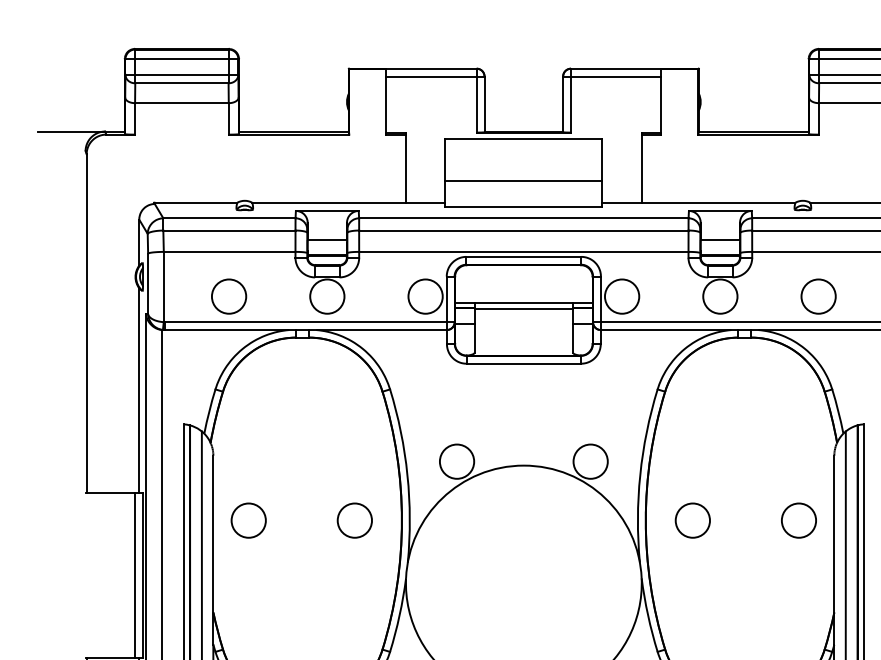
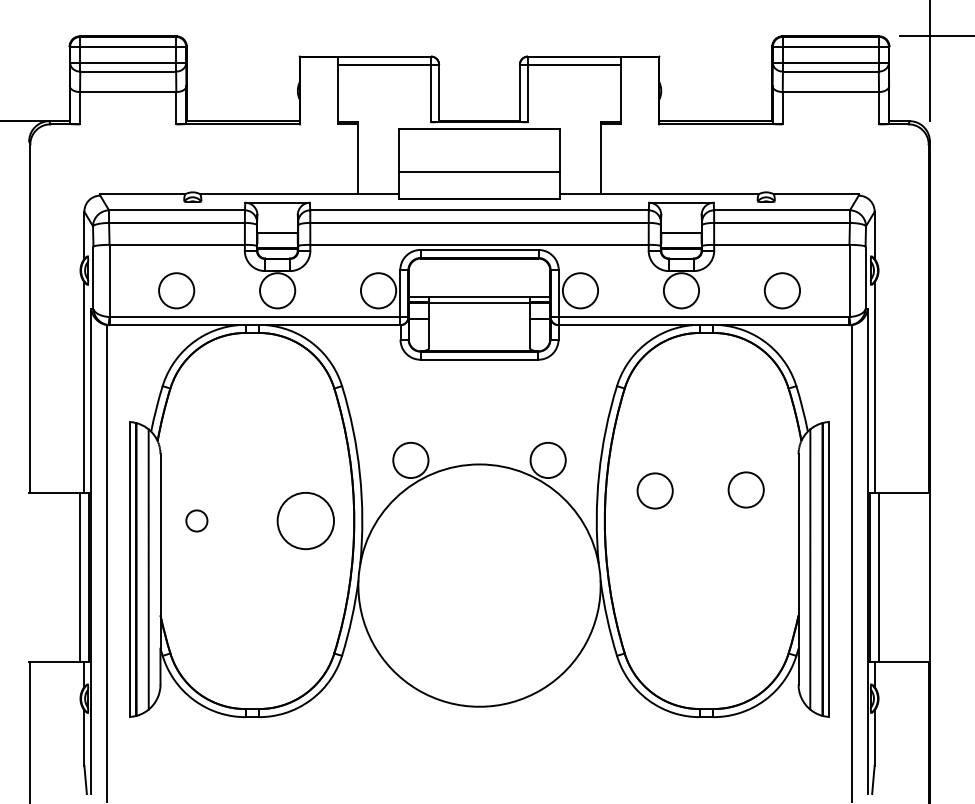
circle: (248, 520) -> (196, 520), size x0.6
circle: (354, 520) -> (305, 520), size x1.6
circle: (692, 520) -> (654, 490), moved
circle: (798, 520) -> (745, 489), moved

